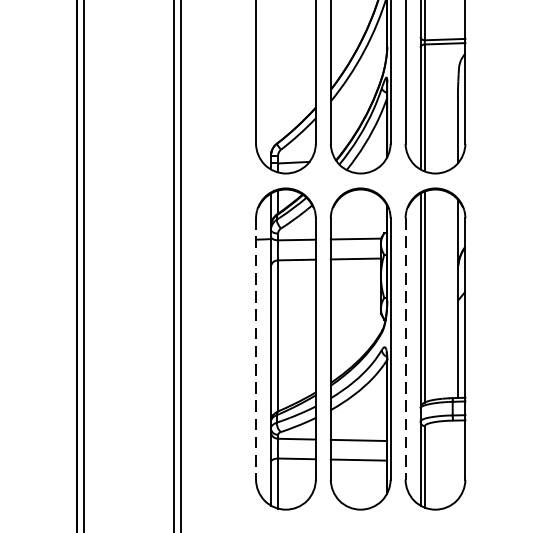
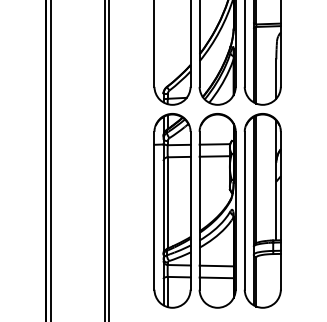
line: (256, 348) -> (154, 210), dashed -> solid
line: (405, 348) -> (244, 210), dashed -> solid

